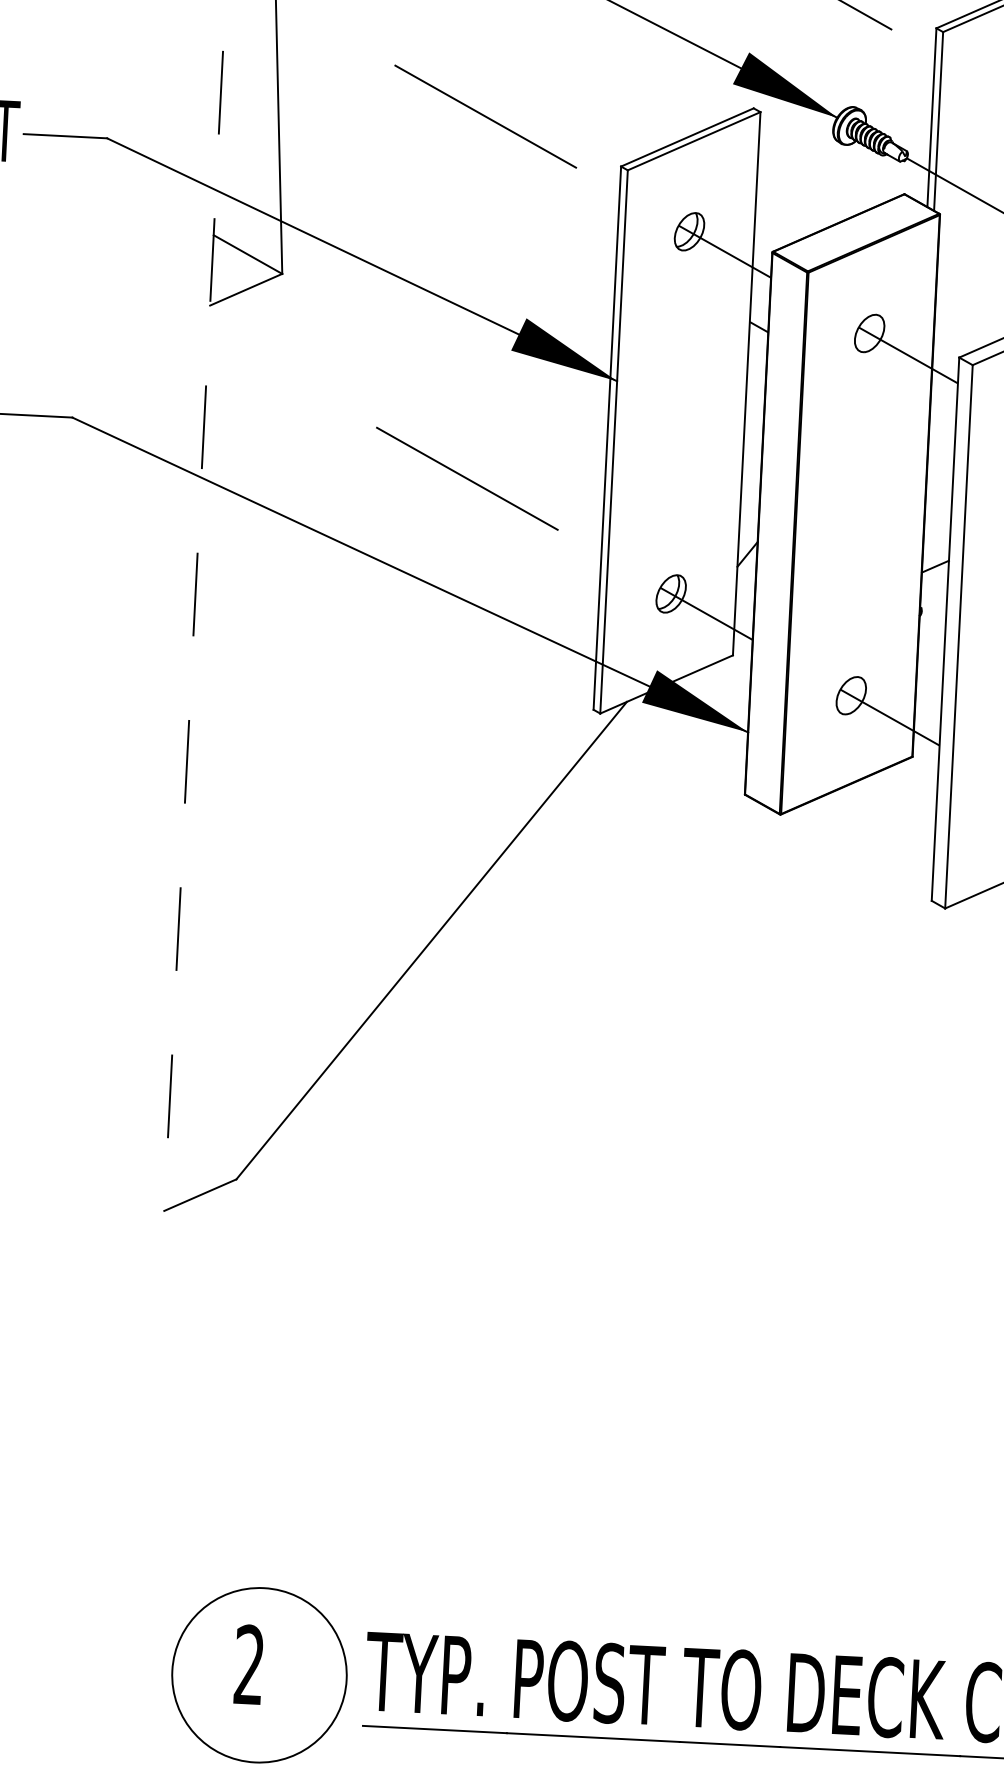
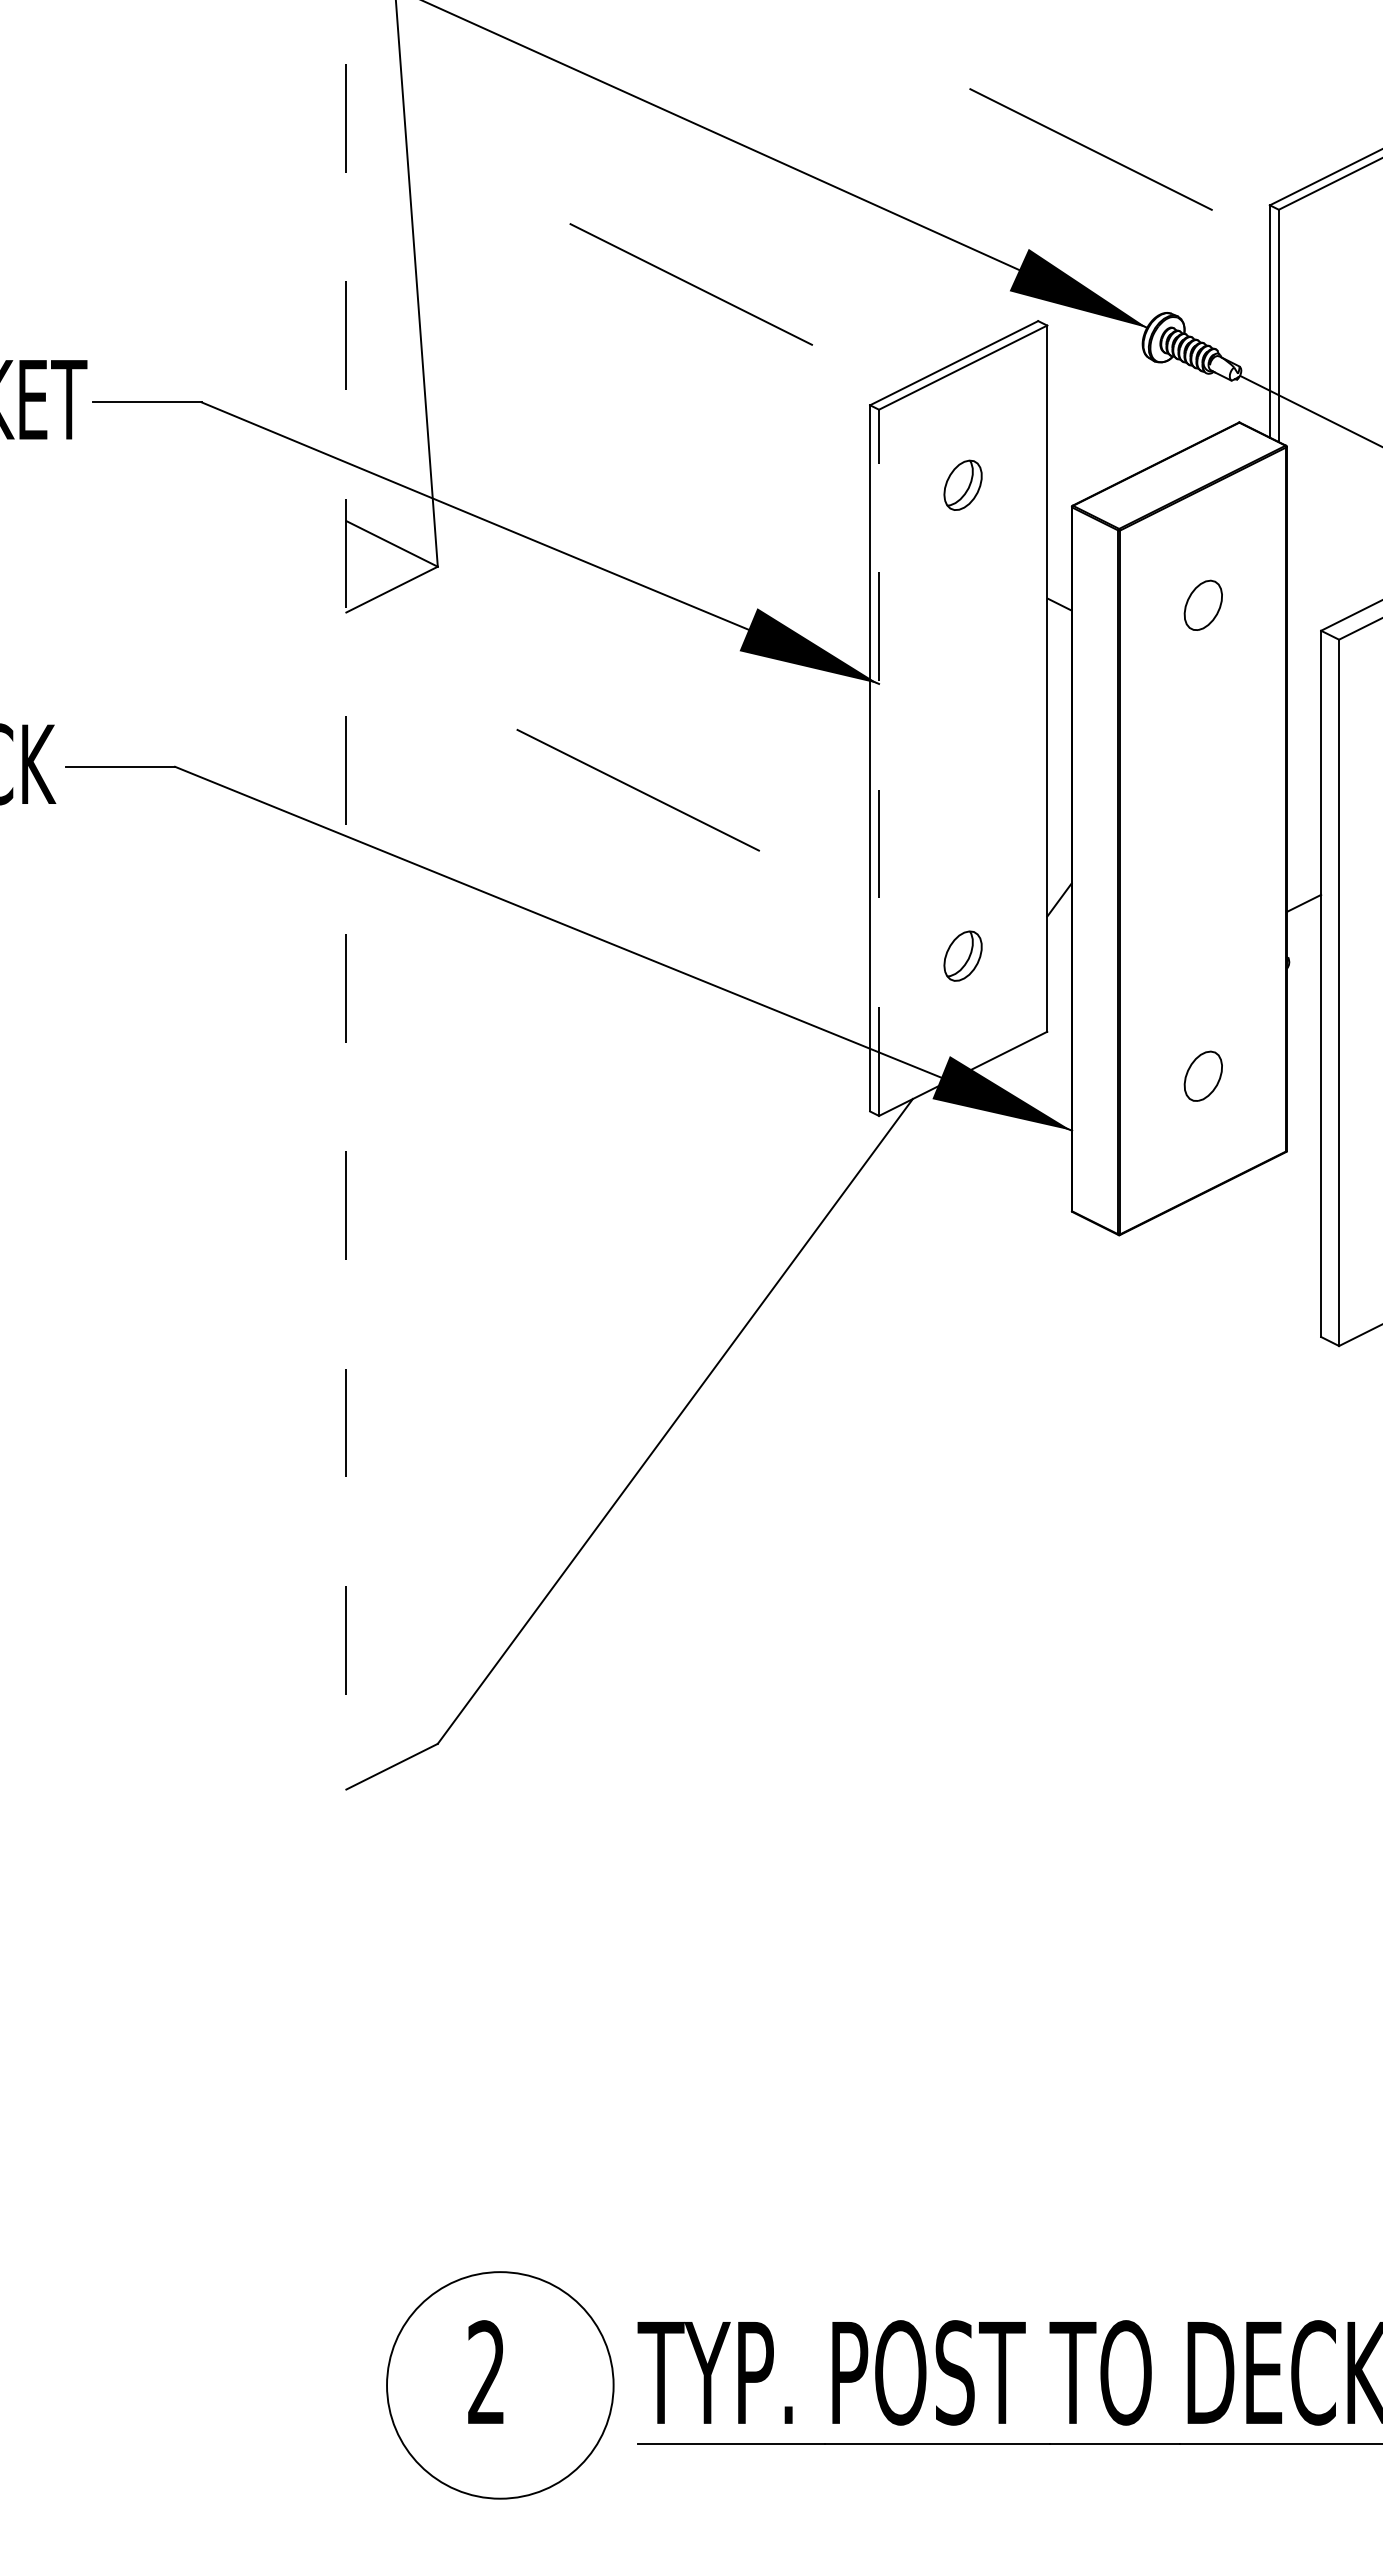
line: (485, 116) -> (690, 284), moved
line: (724, 251) -> (1009, 508), removed
line: (907, 355) -> (1254, 631), removed
line: (614, 441) -> (879, 762), solid -> dashed
line: (466, 478) -> (637, 789), moved
line: (705, 613) -> (1009, 979), removed
line: (889, 717) -> (1254, 1102), removed

